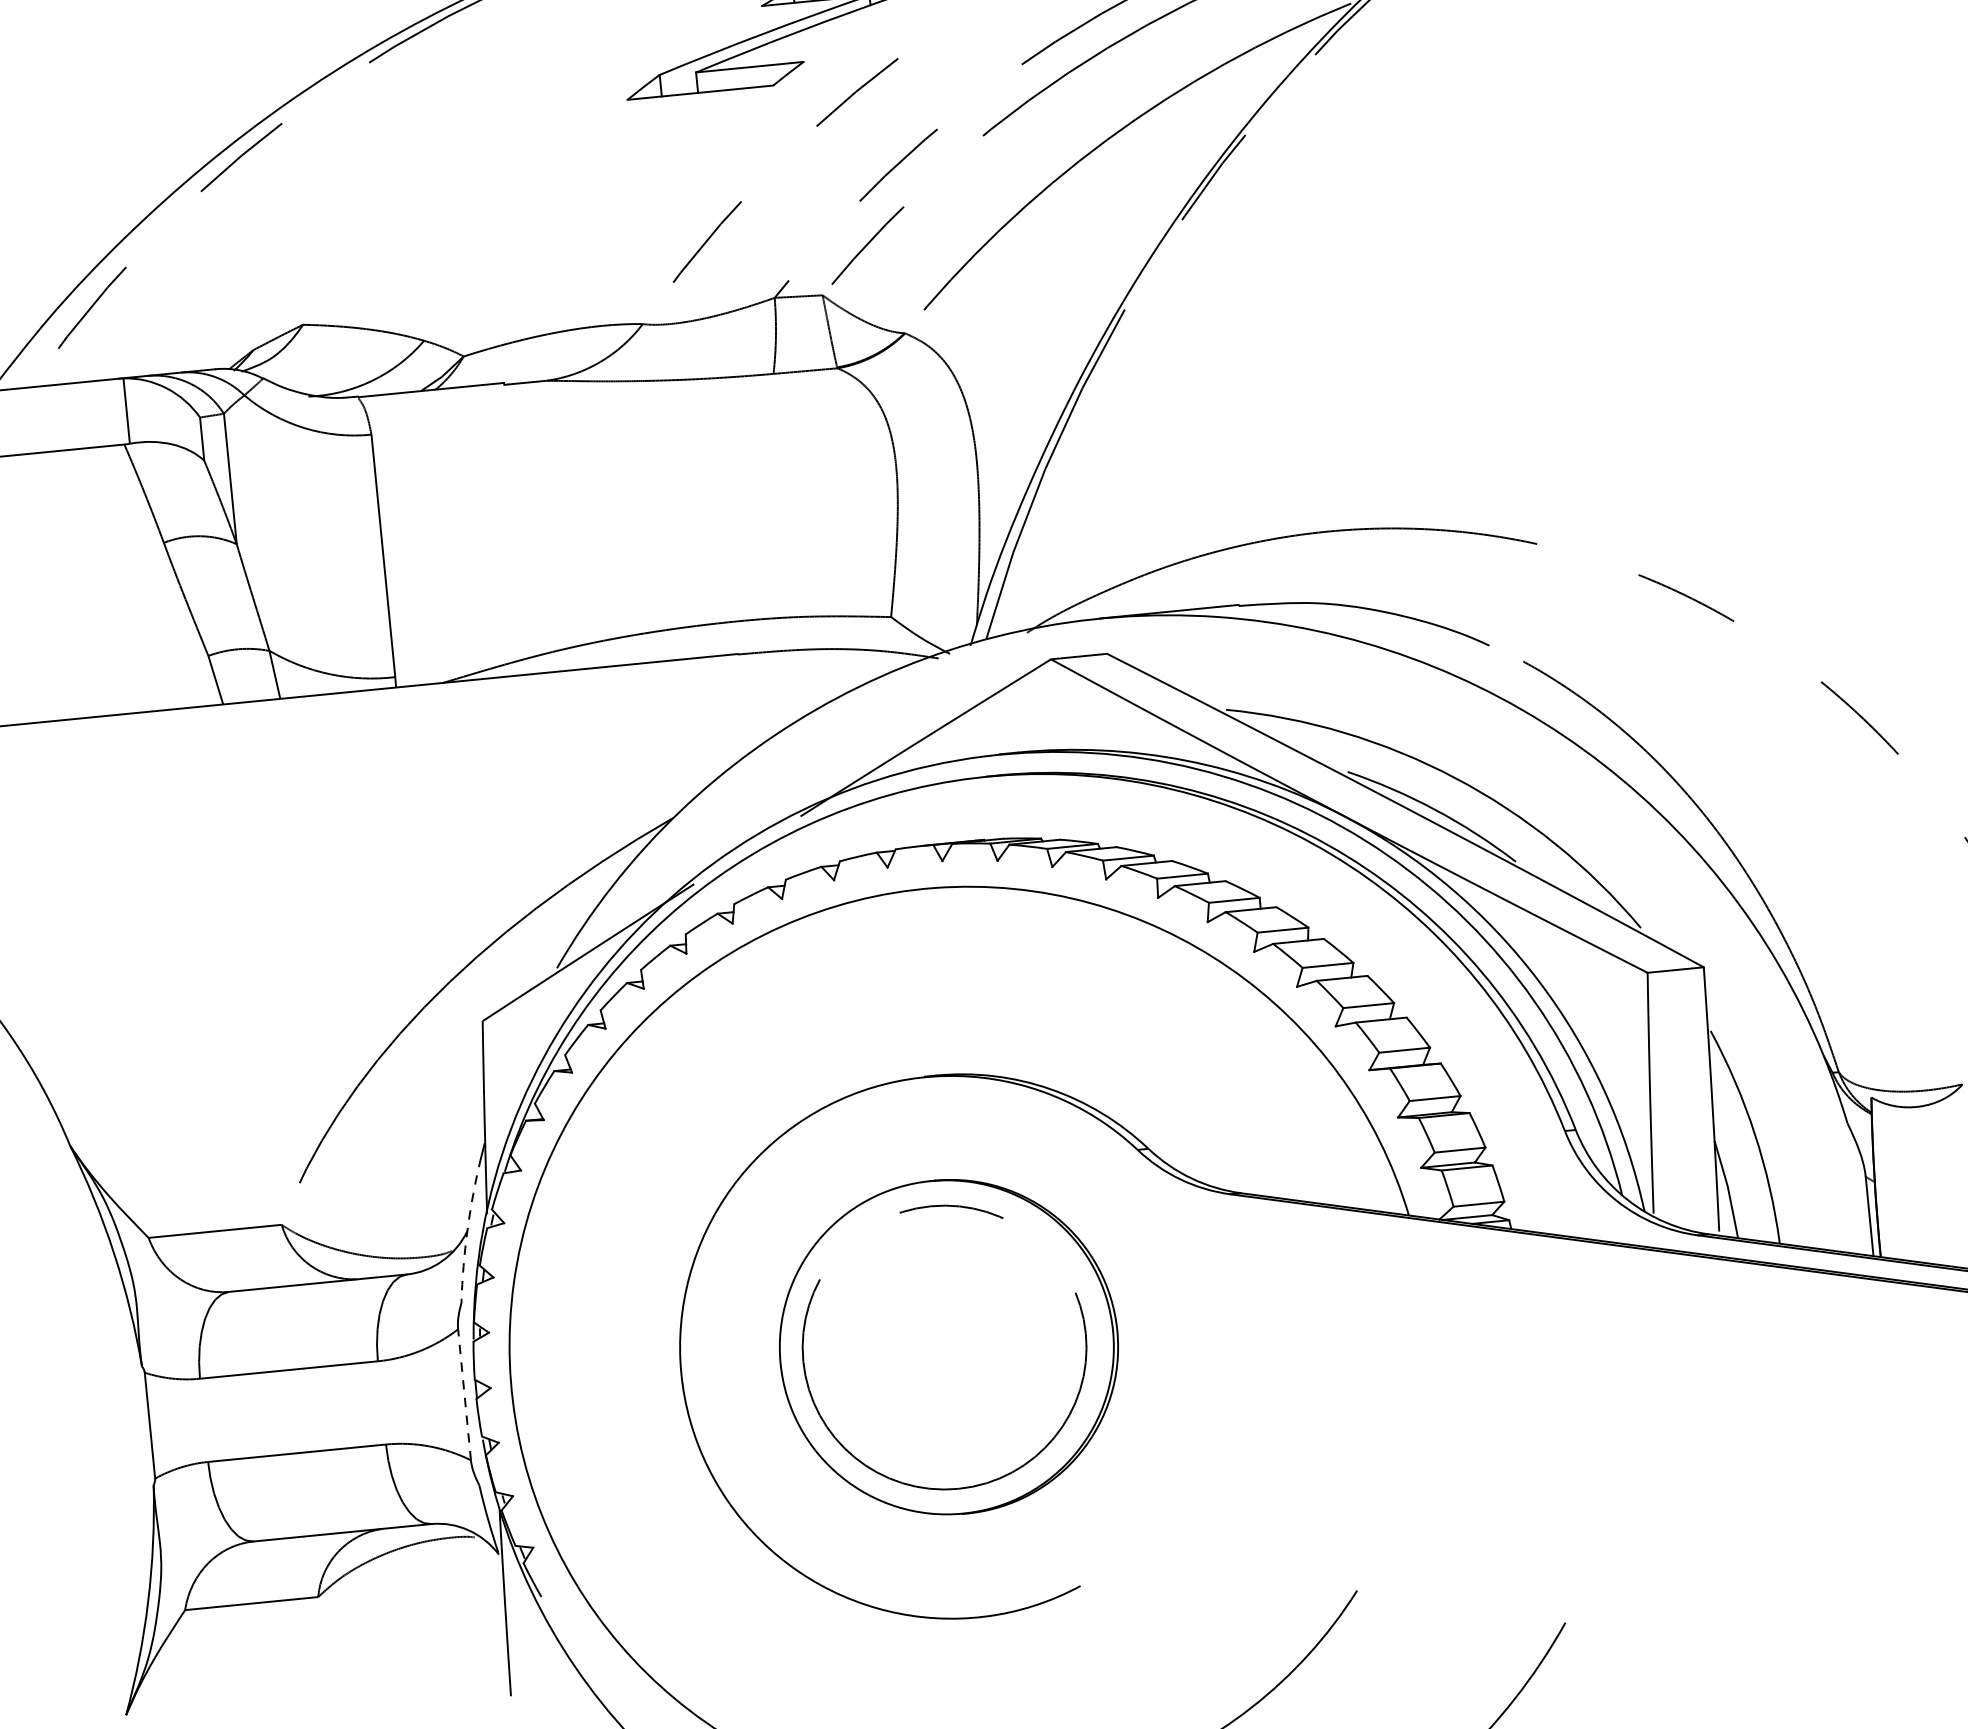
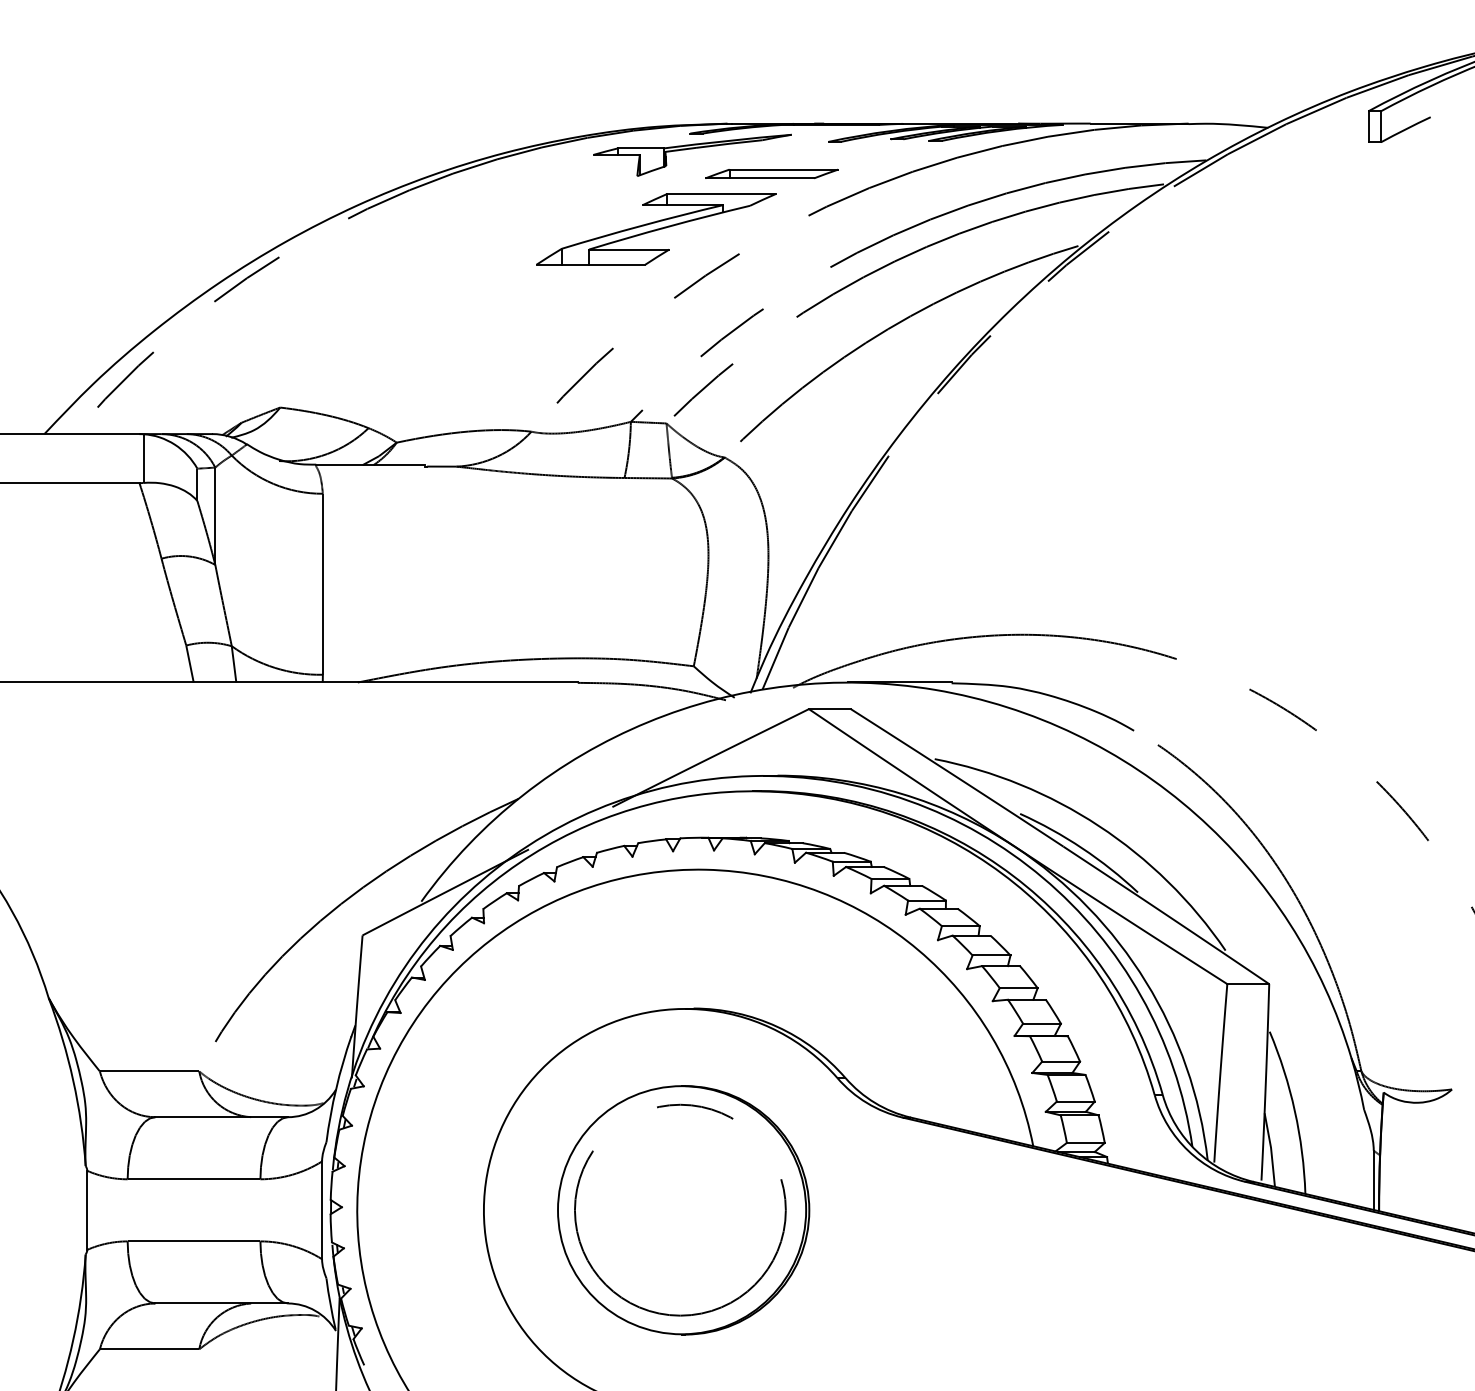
arc: (467, 1229) -> (336, 1088), dashed -> solid
line: (465, 1394) -> (322, 1210), dashed -> solid

